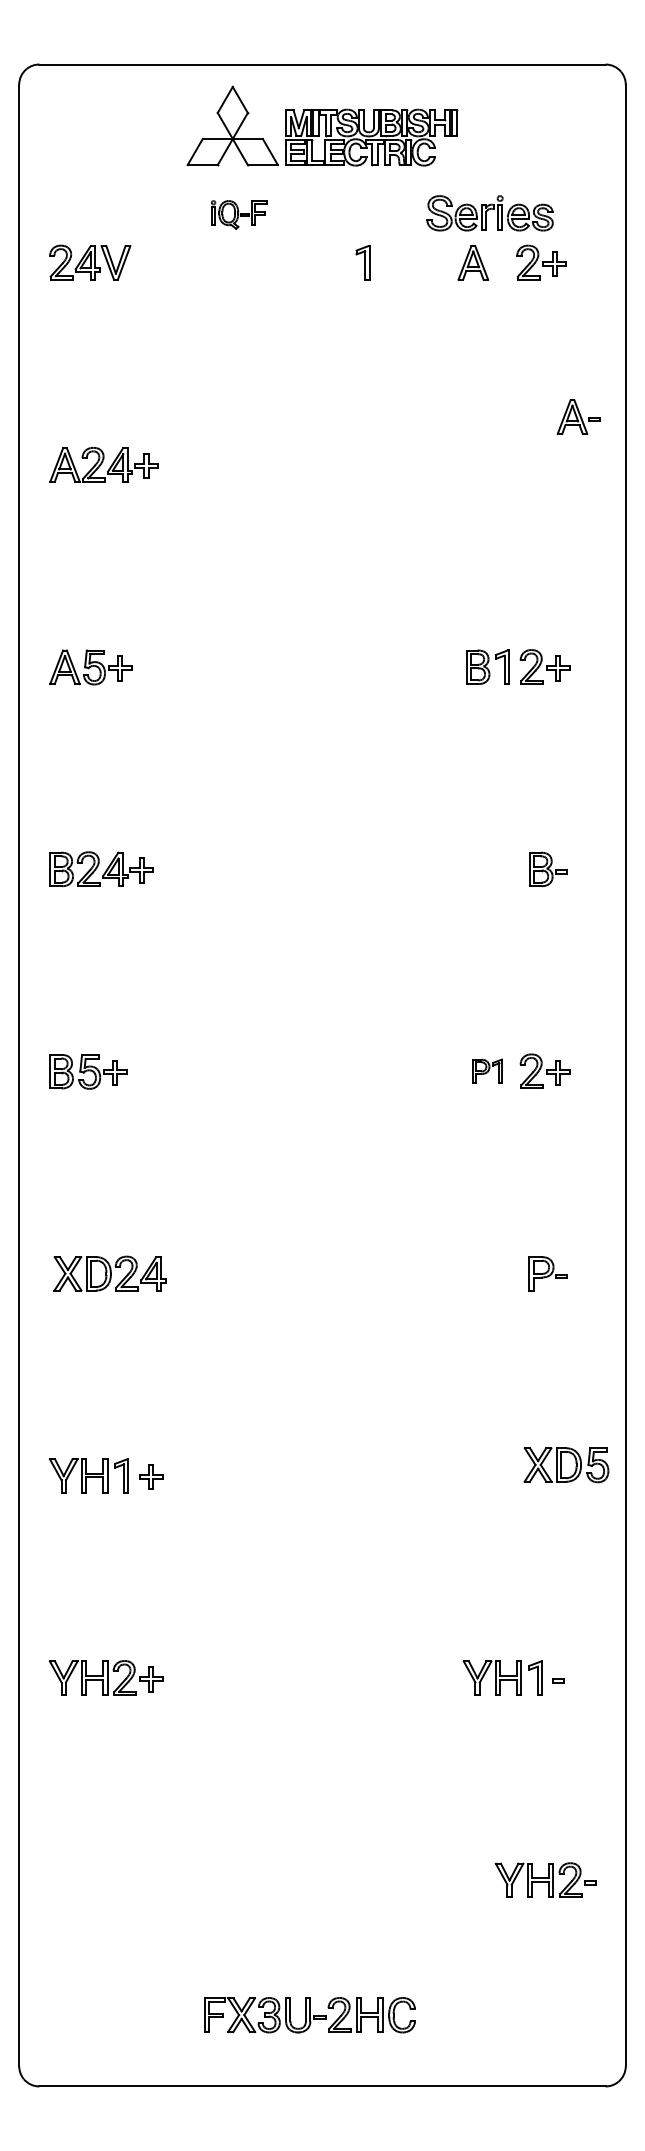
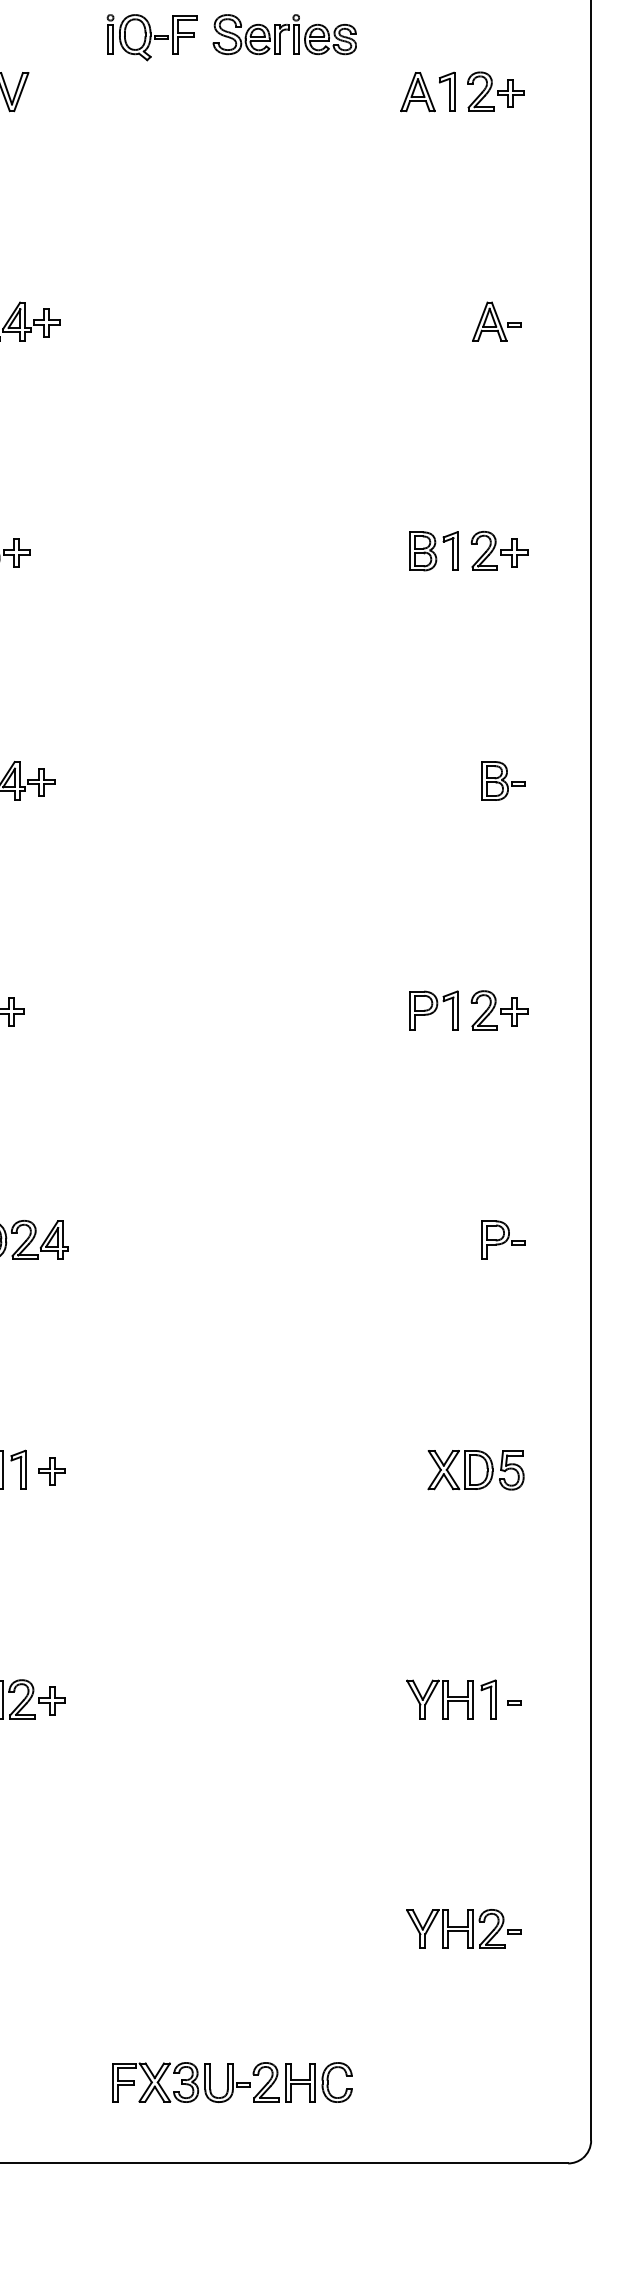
part: (489, 213) -> (284, 34), moved
part: (238, 214) -> (151, 37), size x1.43
part: (362, 262) -> (446, 91), moved
part: (578, 416) -> (496, 321), moved
part: (487, 1070) -> (434, 1009), size x1.43
part: (566, 1465) -> (476, 1470), moved
part: (545, 1879) -> (463, 1928), moved

